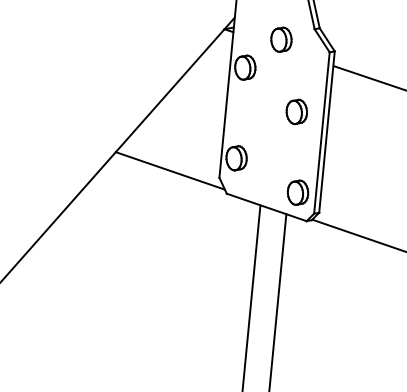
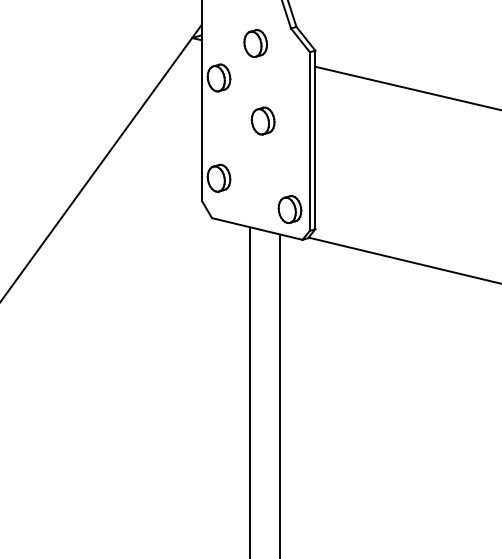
part: (297, 111) -> (263, 120), moved
line: (170, 170) -> (147, 198), removed

